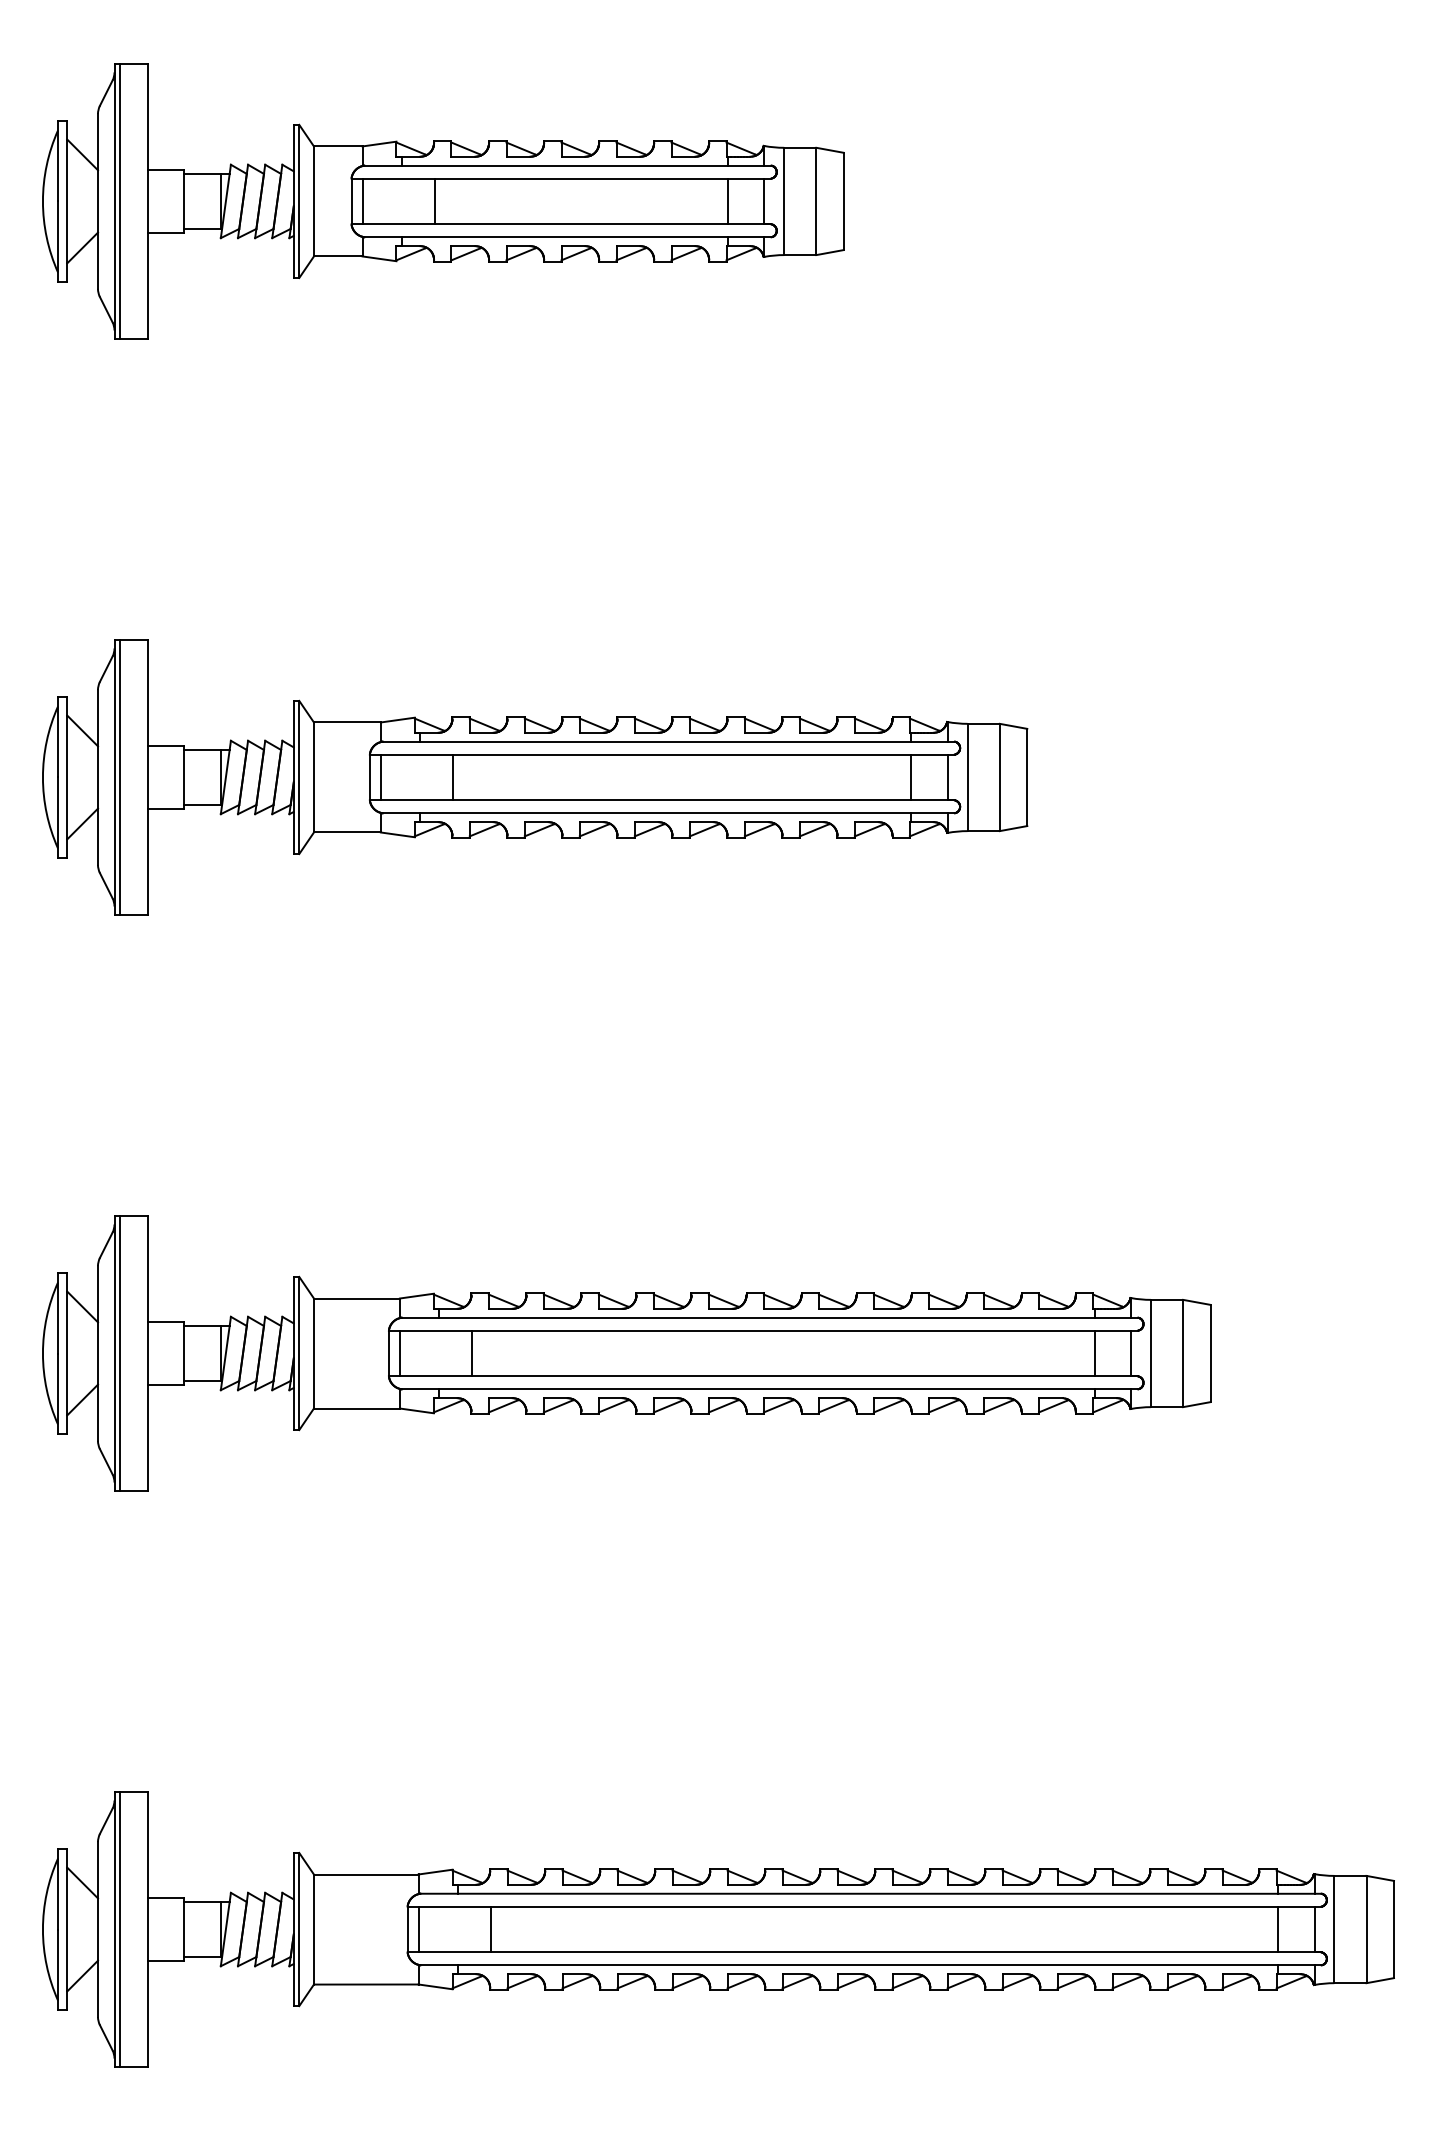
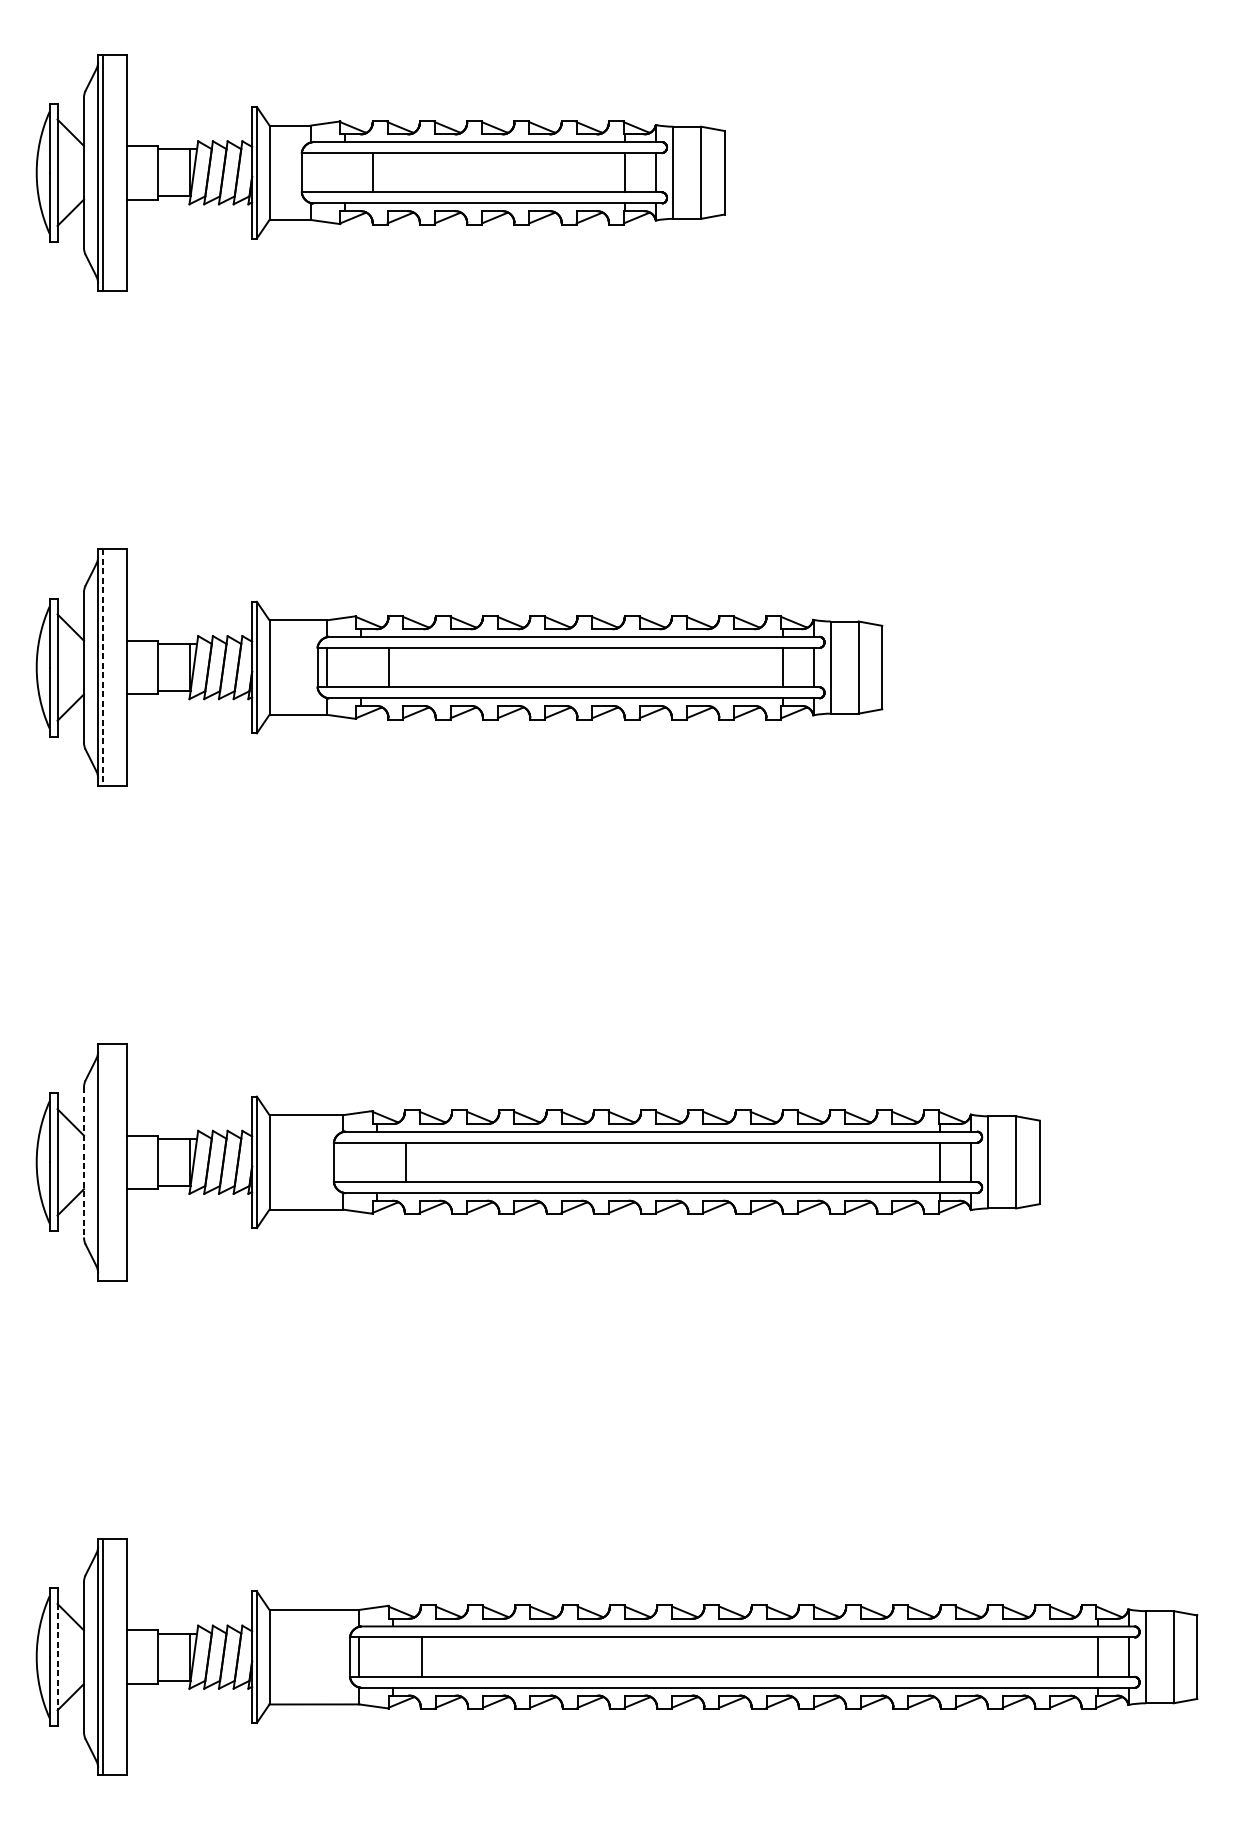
line: (362, 201) -> (311, 172), removed
line: (120, 777) -> (103, 667), solid -> dashed
line: (120, 1353) -> (103, 1162), removed
line: (399, 1353) -> (342, 1162), removed
line: (97, 1354) -> (83, 1163), solid -> dashed
line: (67, 1929) -> (57, 1657), solid -> dashed

